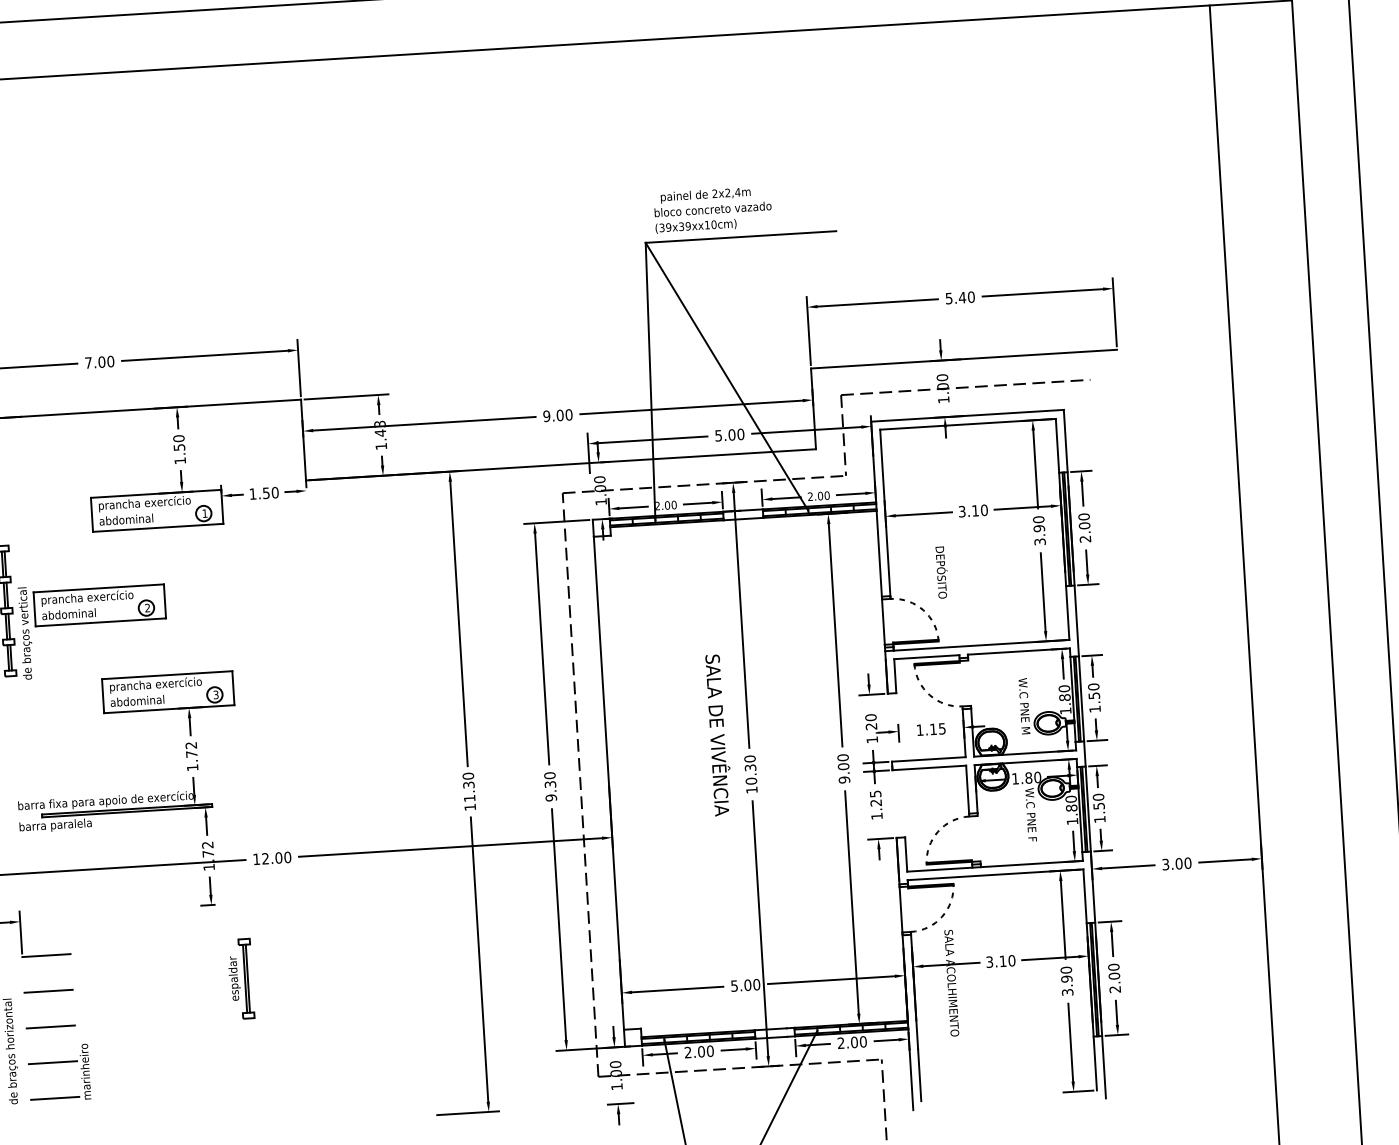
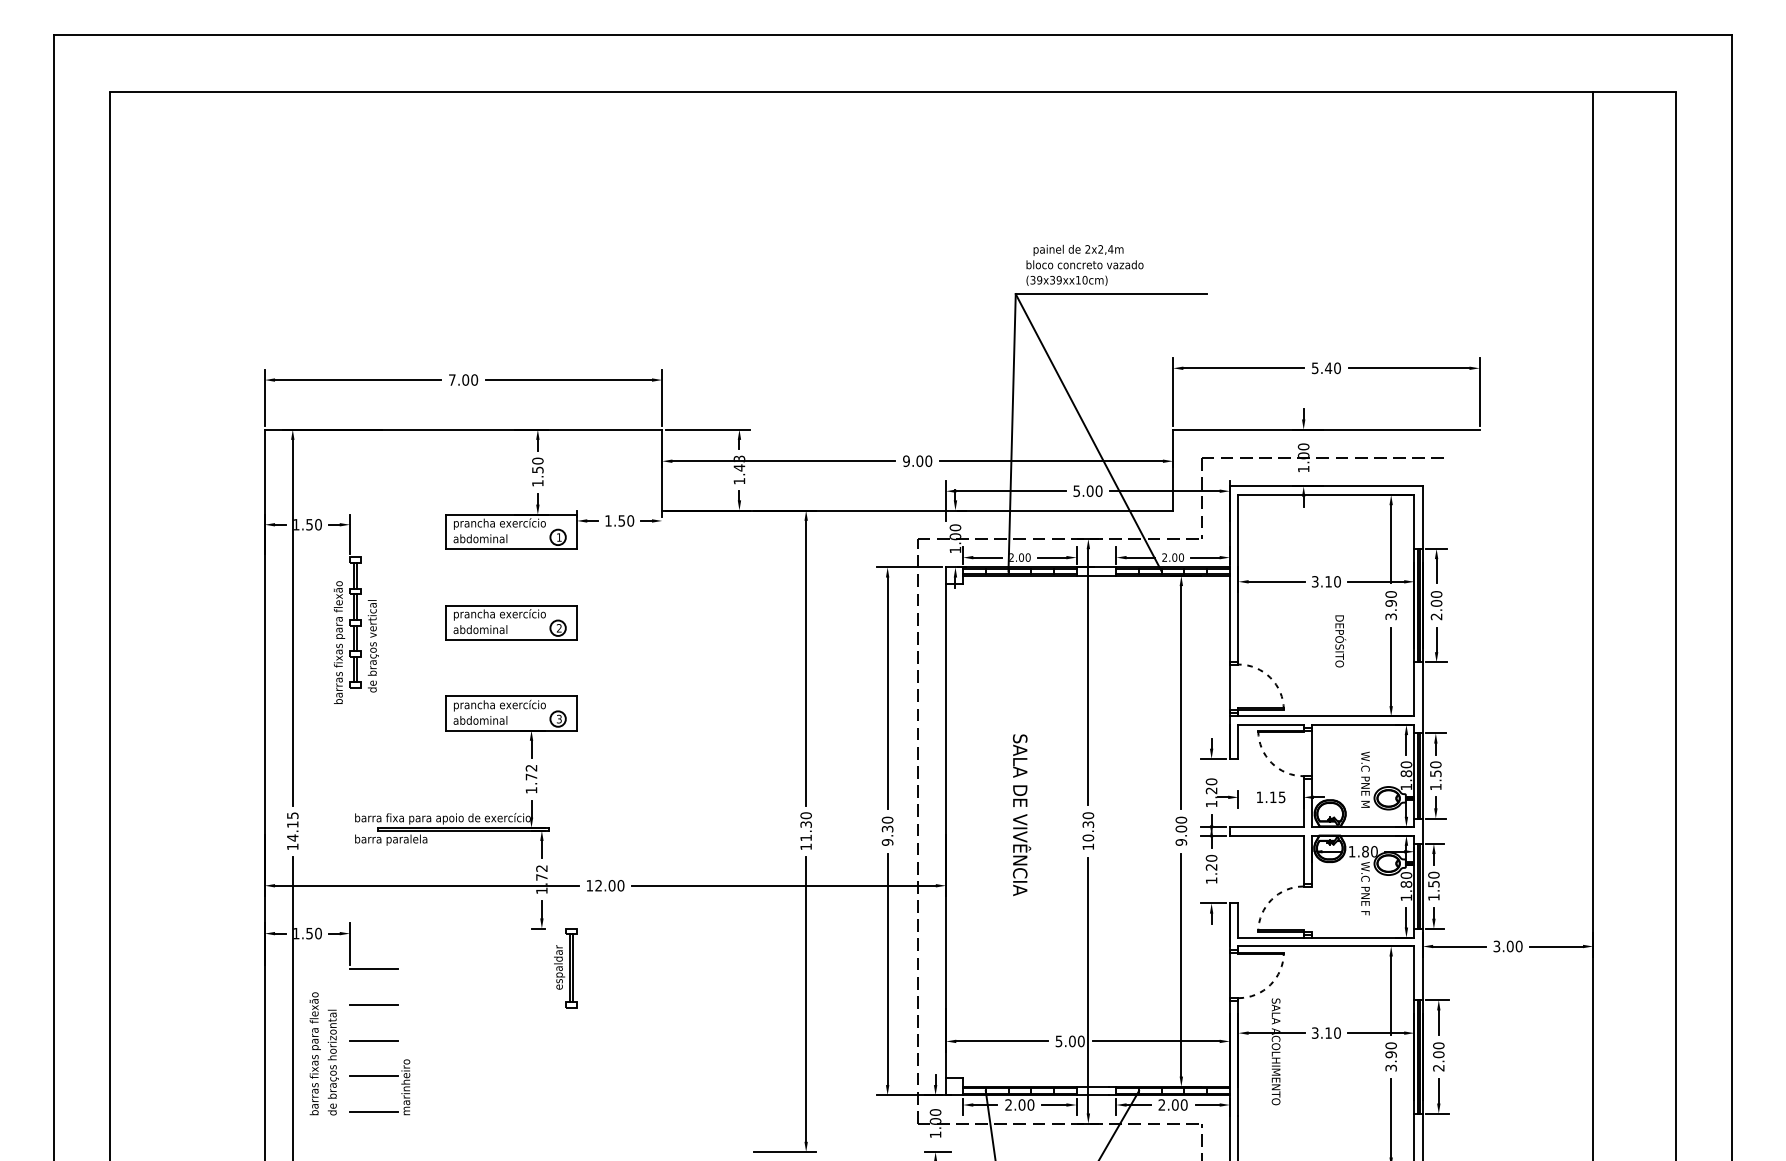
text: (942, 572) -> (1340, 641), moved
part: (99, 605) -> (511, 622), moved
line: (969, 683) -> (1312, 753), added
text: (719, 735) -> (1022, 815), moved
text: (875, 793) -> (1211, 857), 1.25 -> 1.20
part: (240, 979) -> (565, 968), moved

